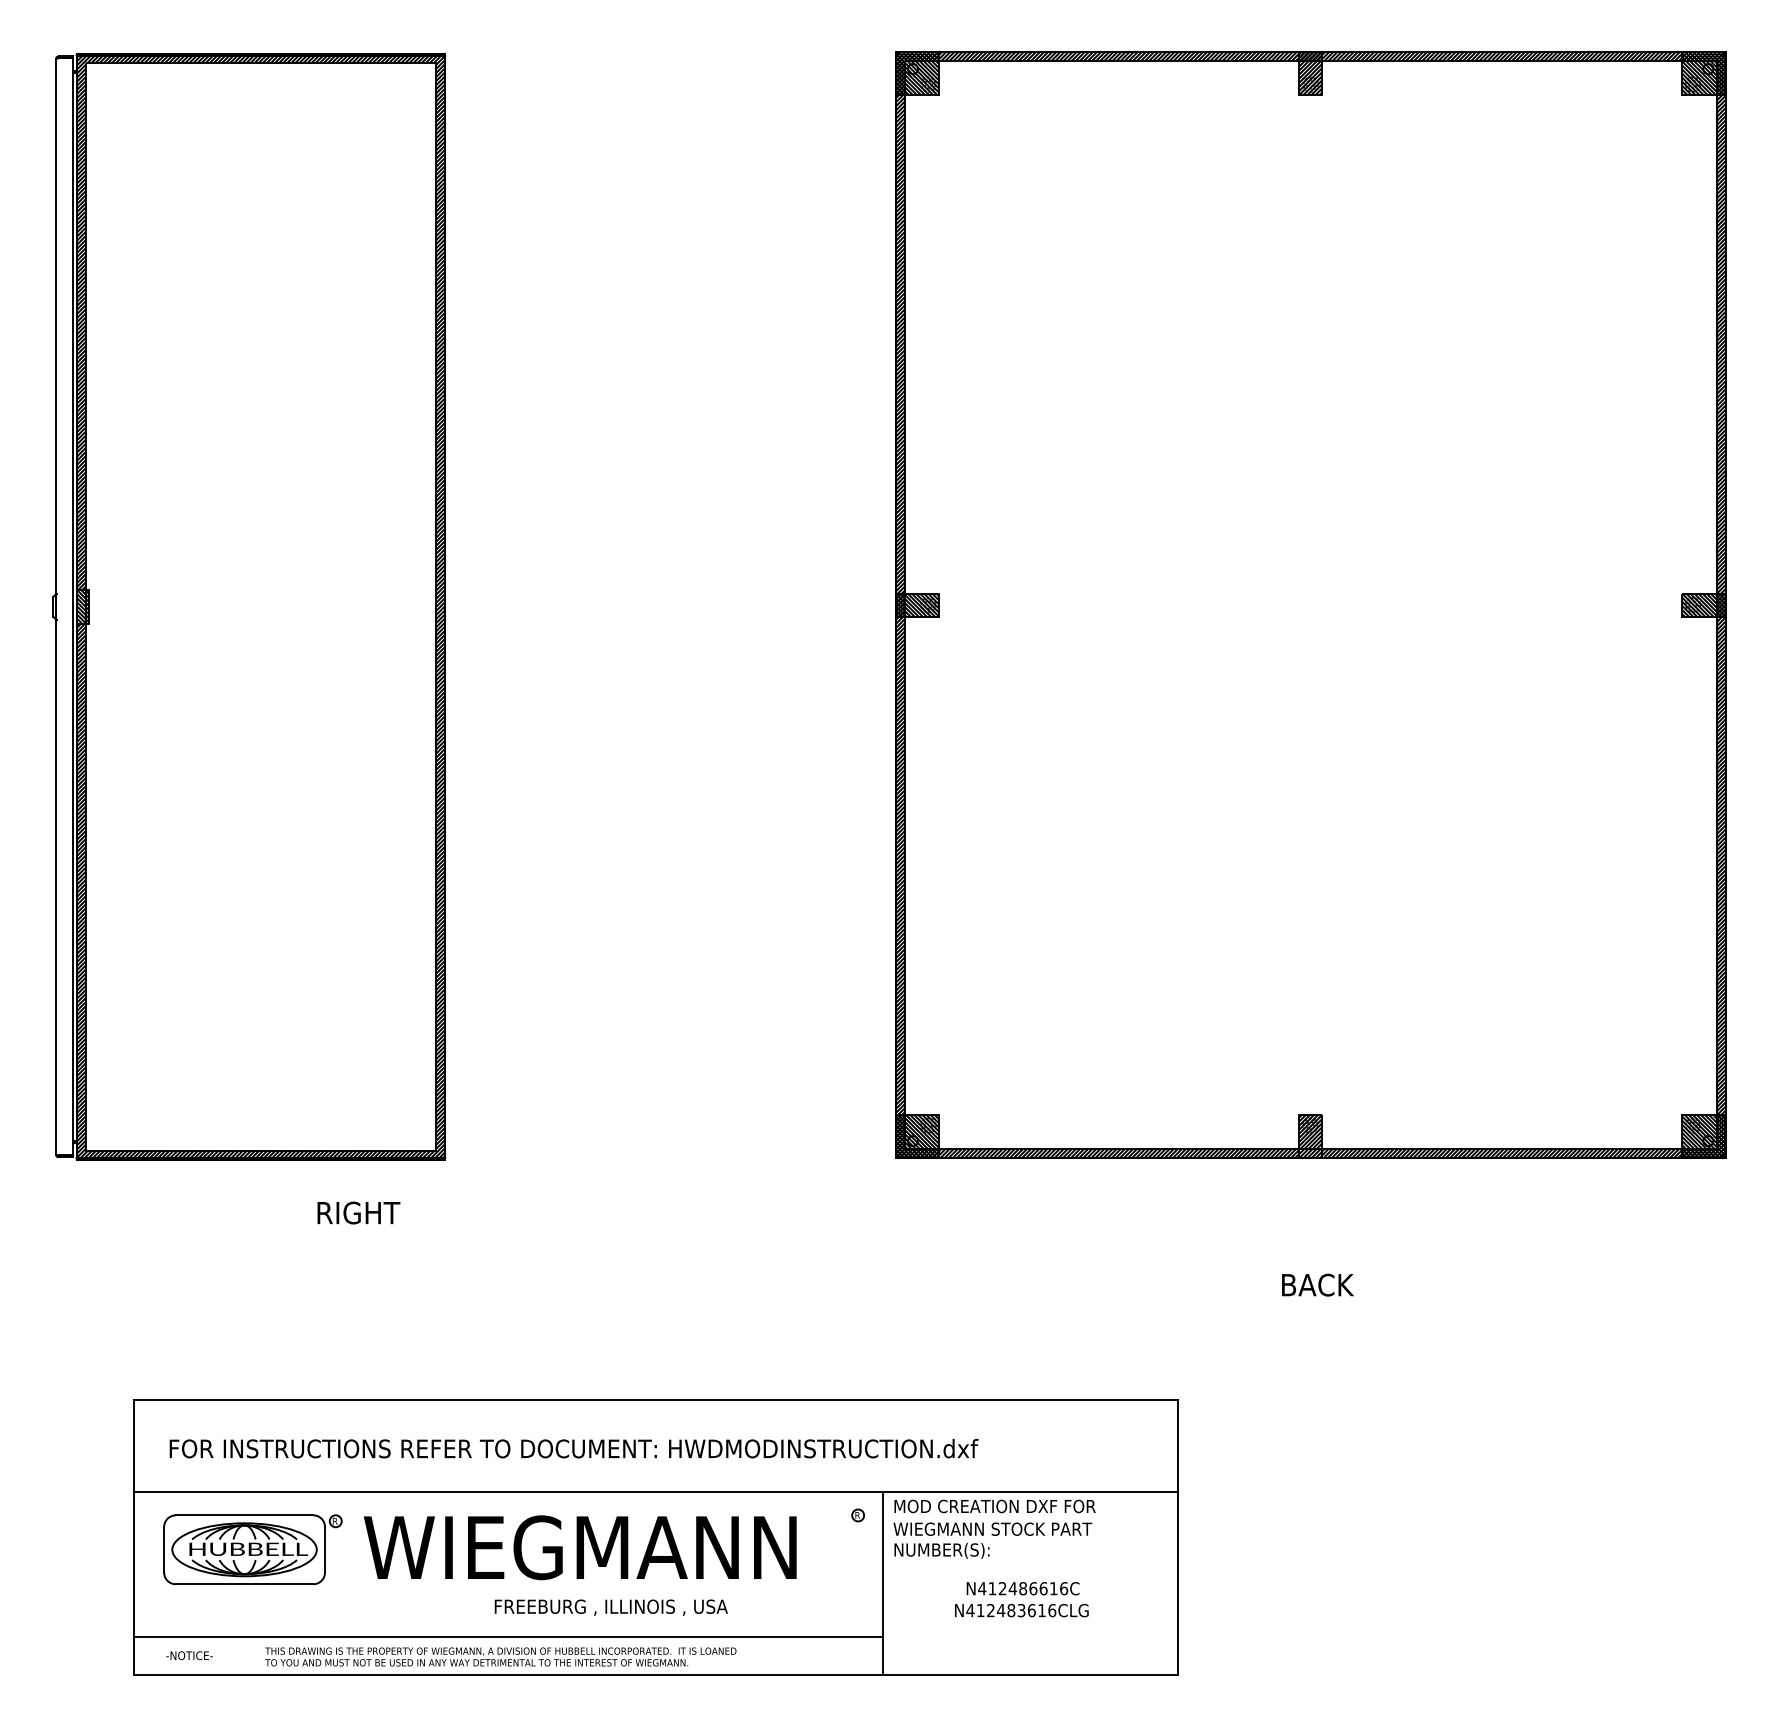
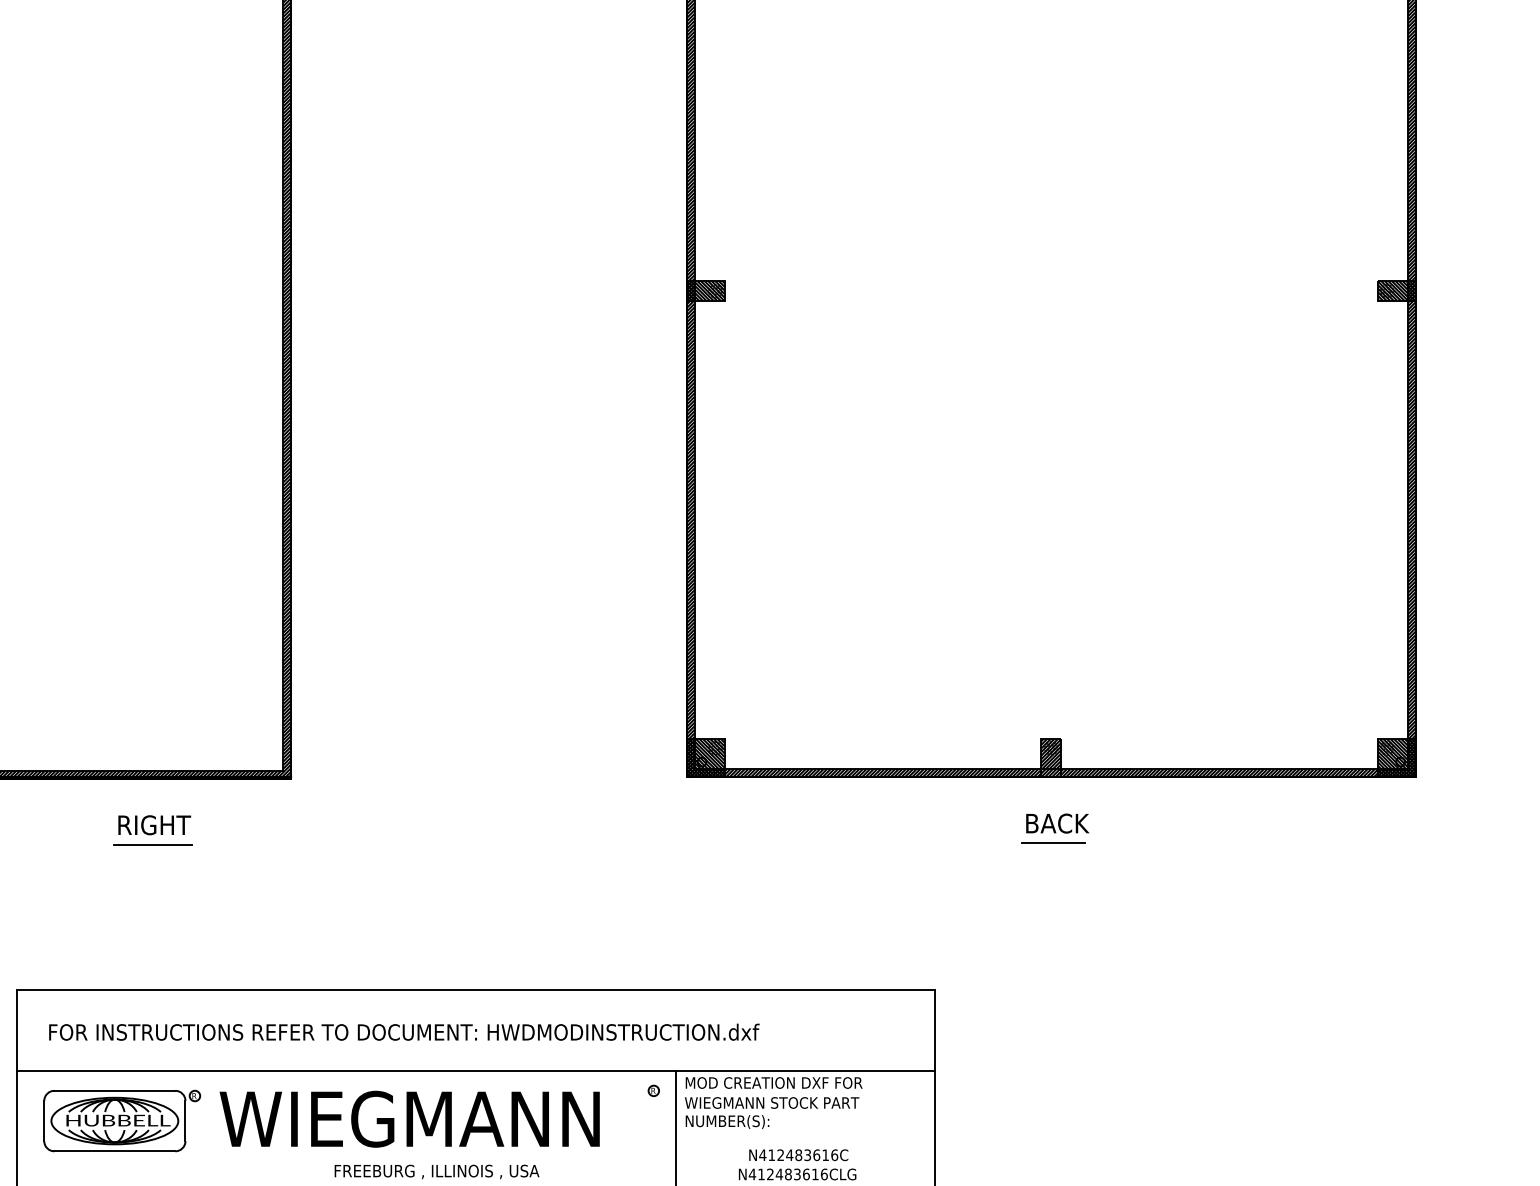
text: (358, 1212) -> (154, 824), moved
line: (1313, 1233) -> (1053, 843), added
line: (287, 1234) -> (152, 844), added
text: (1317, 1284) -> (1057, 823), moved
text: (1033, 1588) -> (807, 1155), N412486616C -> N412483616C

